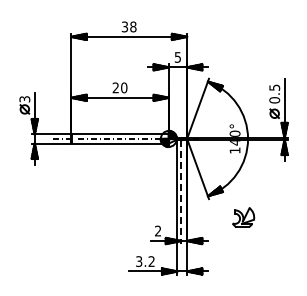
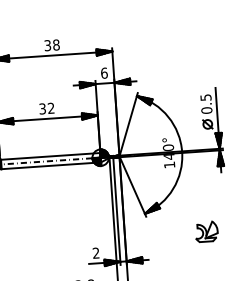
text: (177, 57) -> (103, 73), 5 -> 6
text: (119, 87) -> (46, 108), 20 -> 32
line: (181, 192) -> (117, 211), dashed -> solid
part: (243, 217) -> (206, 231), moved

